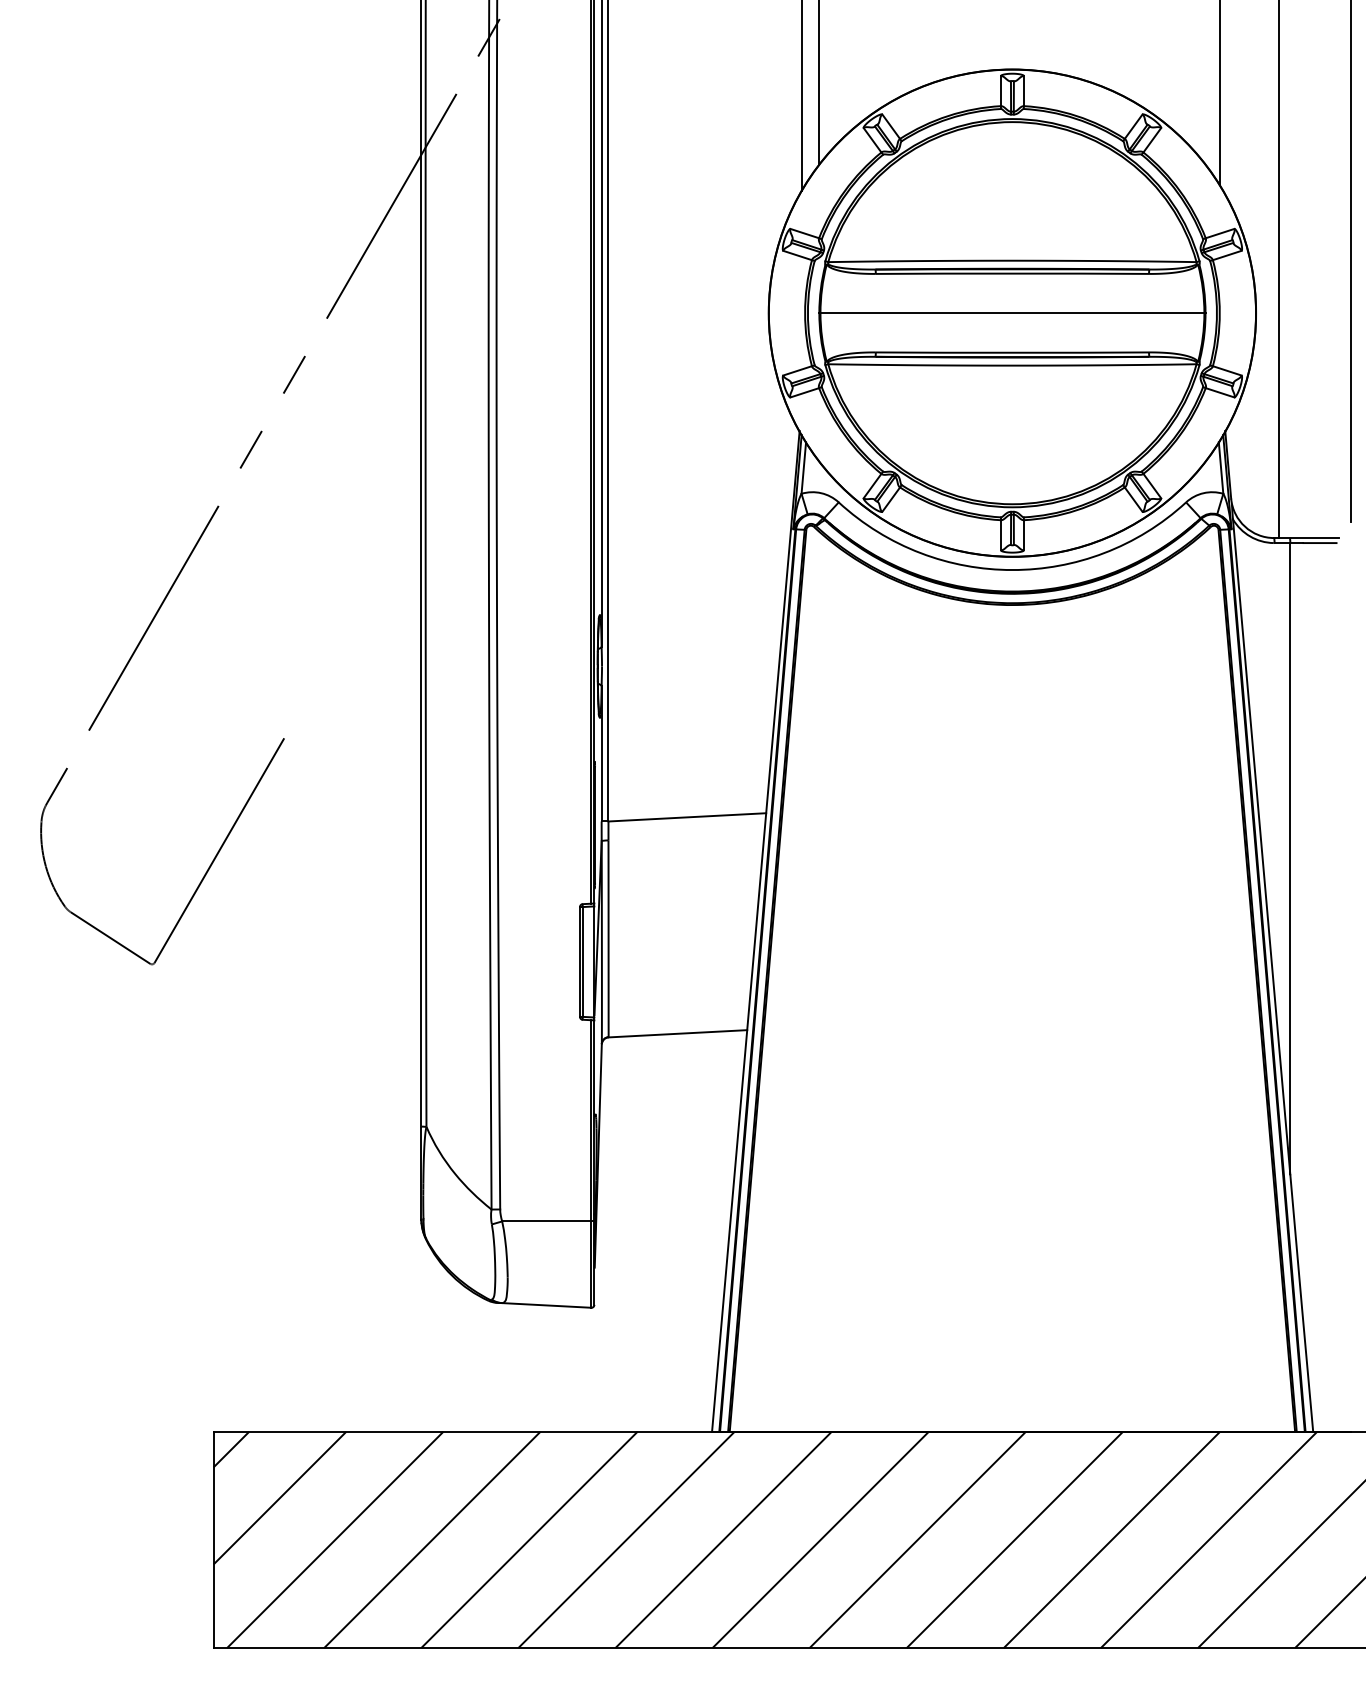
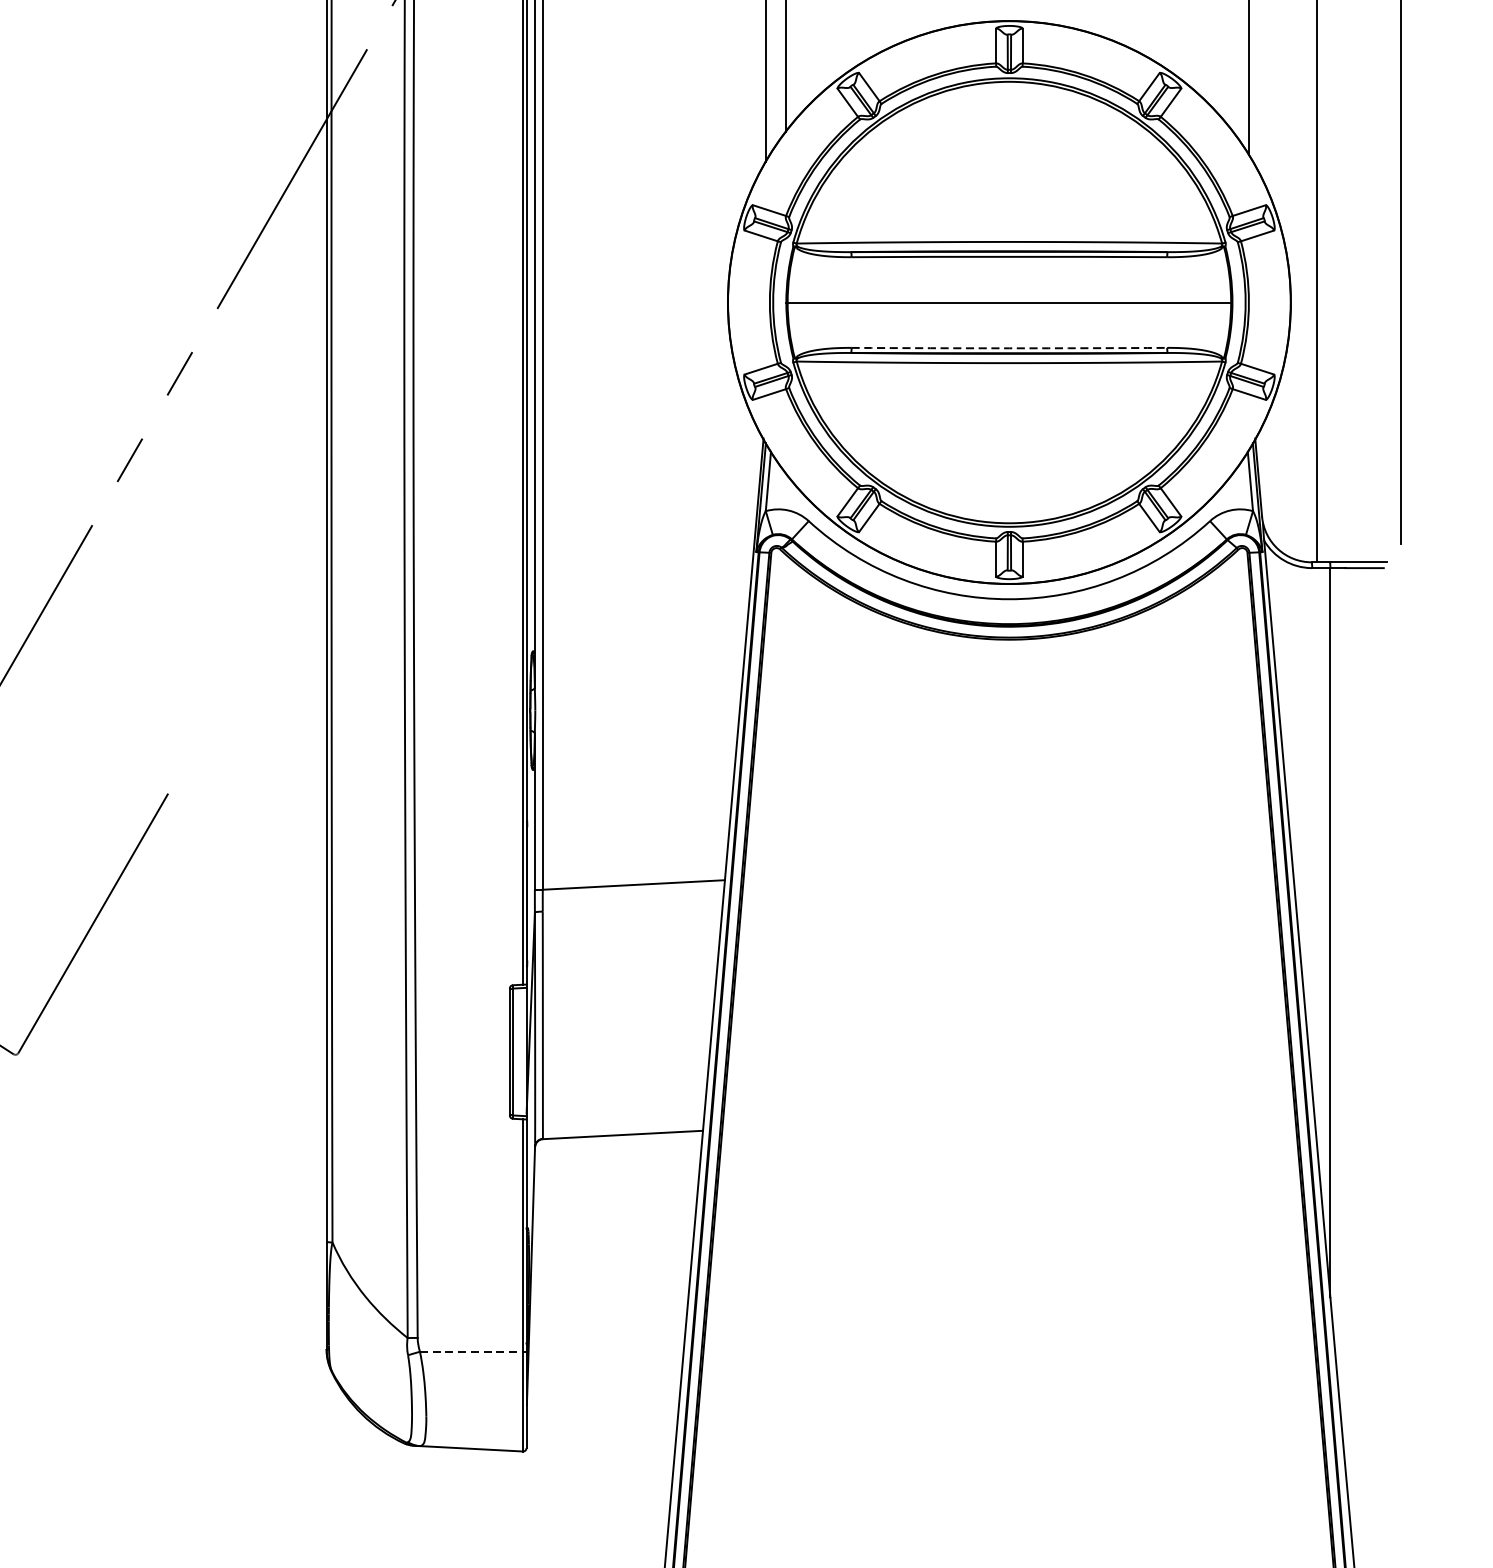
arc: (1012, 352) -> (1009, 347), solid -> dashed
line: (548, 1221) -> (473, 1351), solid -> dashed

